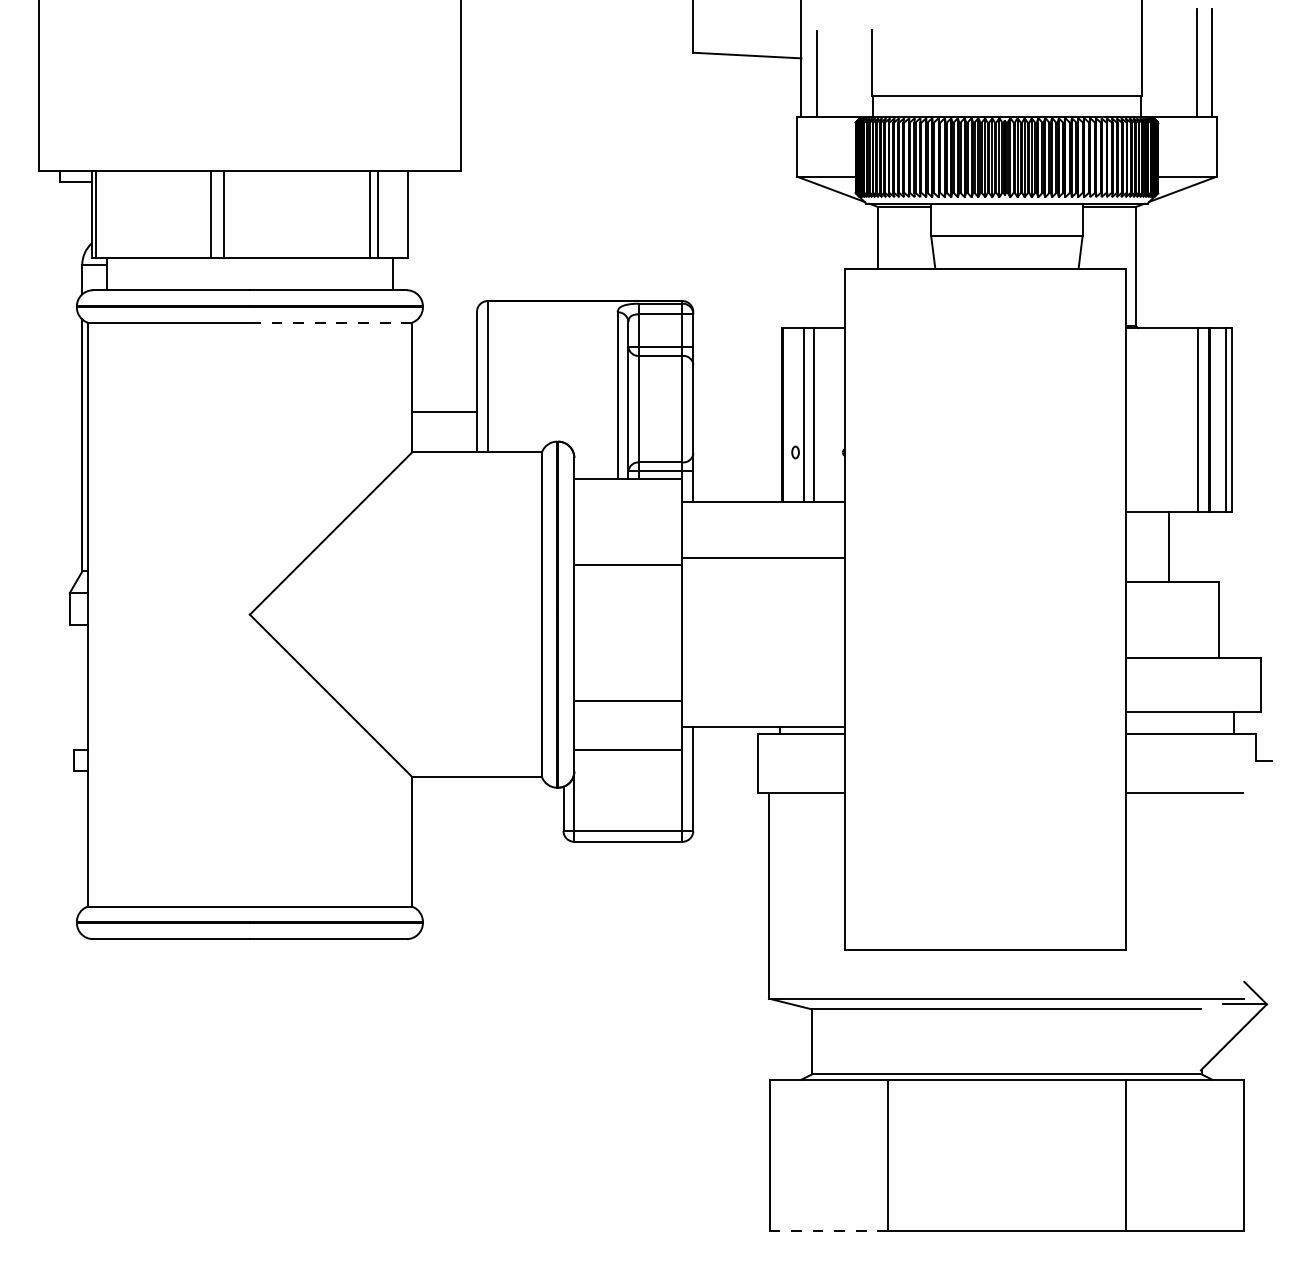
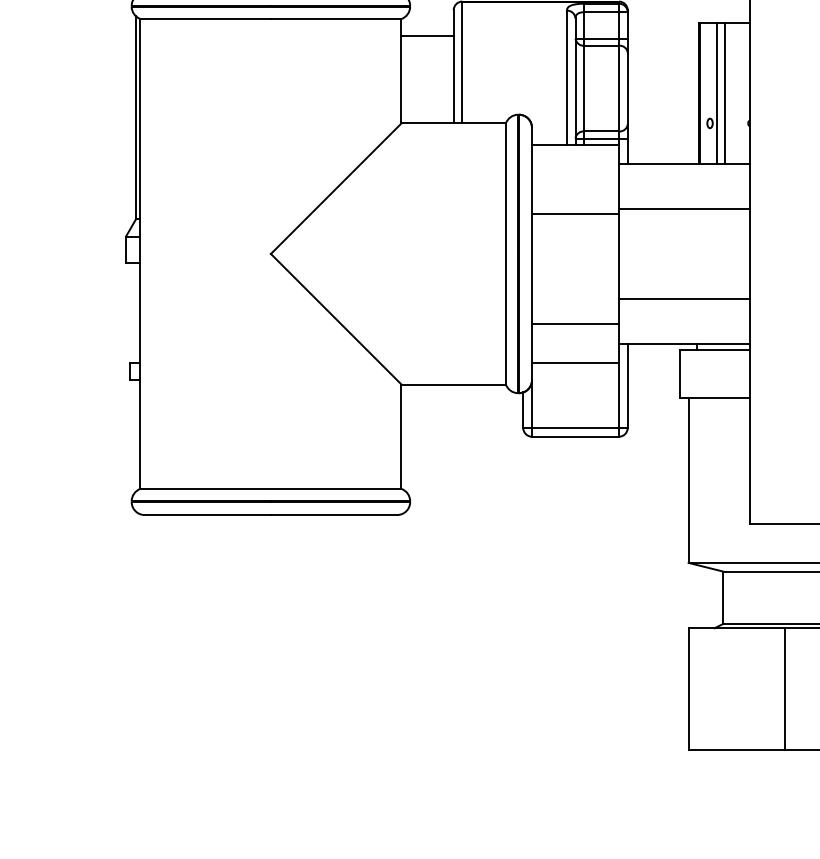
line: (331, 322) -> (336, 18), dashed -> solid
line: (444, 412) -> (427, 36), moved
line: (763, 670) -> (684, 298), added
line: (828, 1231) -> (736, 750), dashed -> solid

